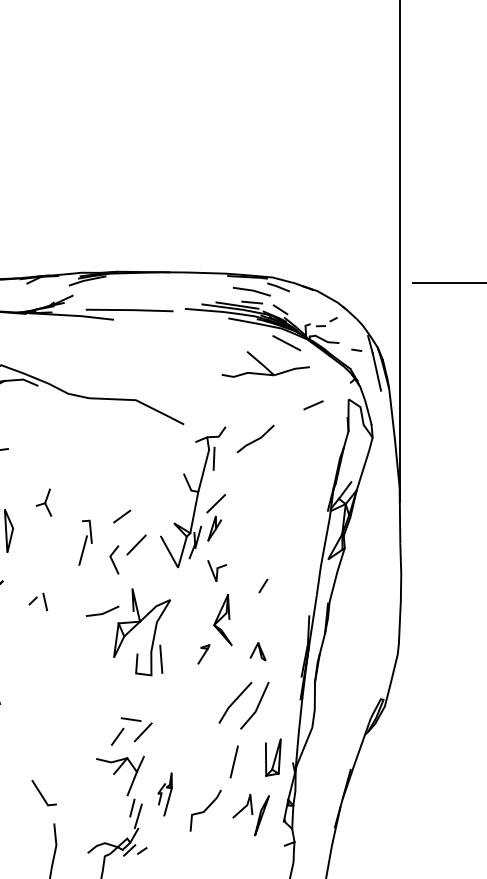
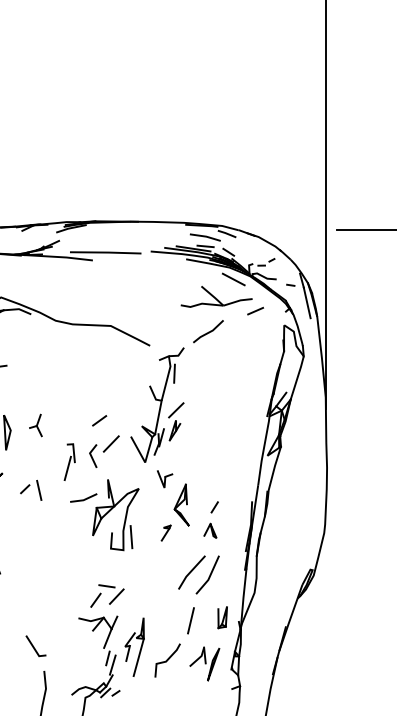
line: (313, 404) -> (255, 310), moved
line: (255, 438) -> (208, 331), moved
part: (43, 502) -> (35, 425), moved
part: (85, 541) -> (69, 461), moved
part: (217, 571) -> (165, 479), moved
line: (263, 586) -> (214, 507), moved
part: (38, 602) -> (31, 490), size x1.43
part: (272, 757) -> (222, 617), size x0.71
part: (164, 793) -> (134, 646), size x1.67

